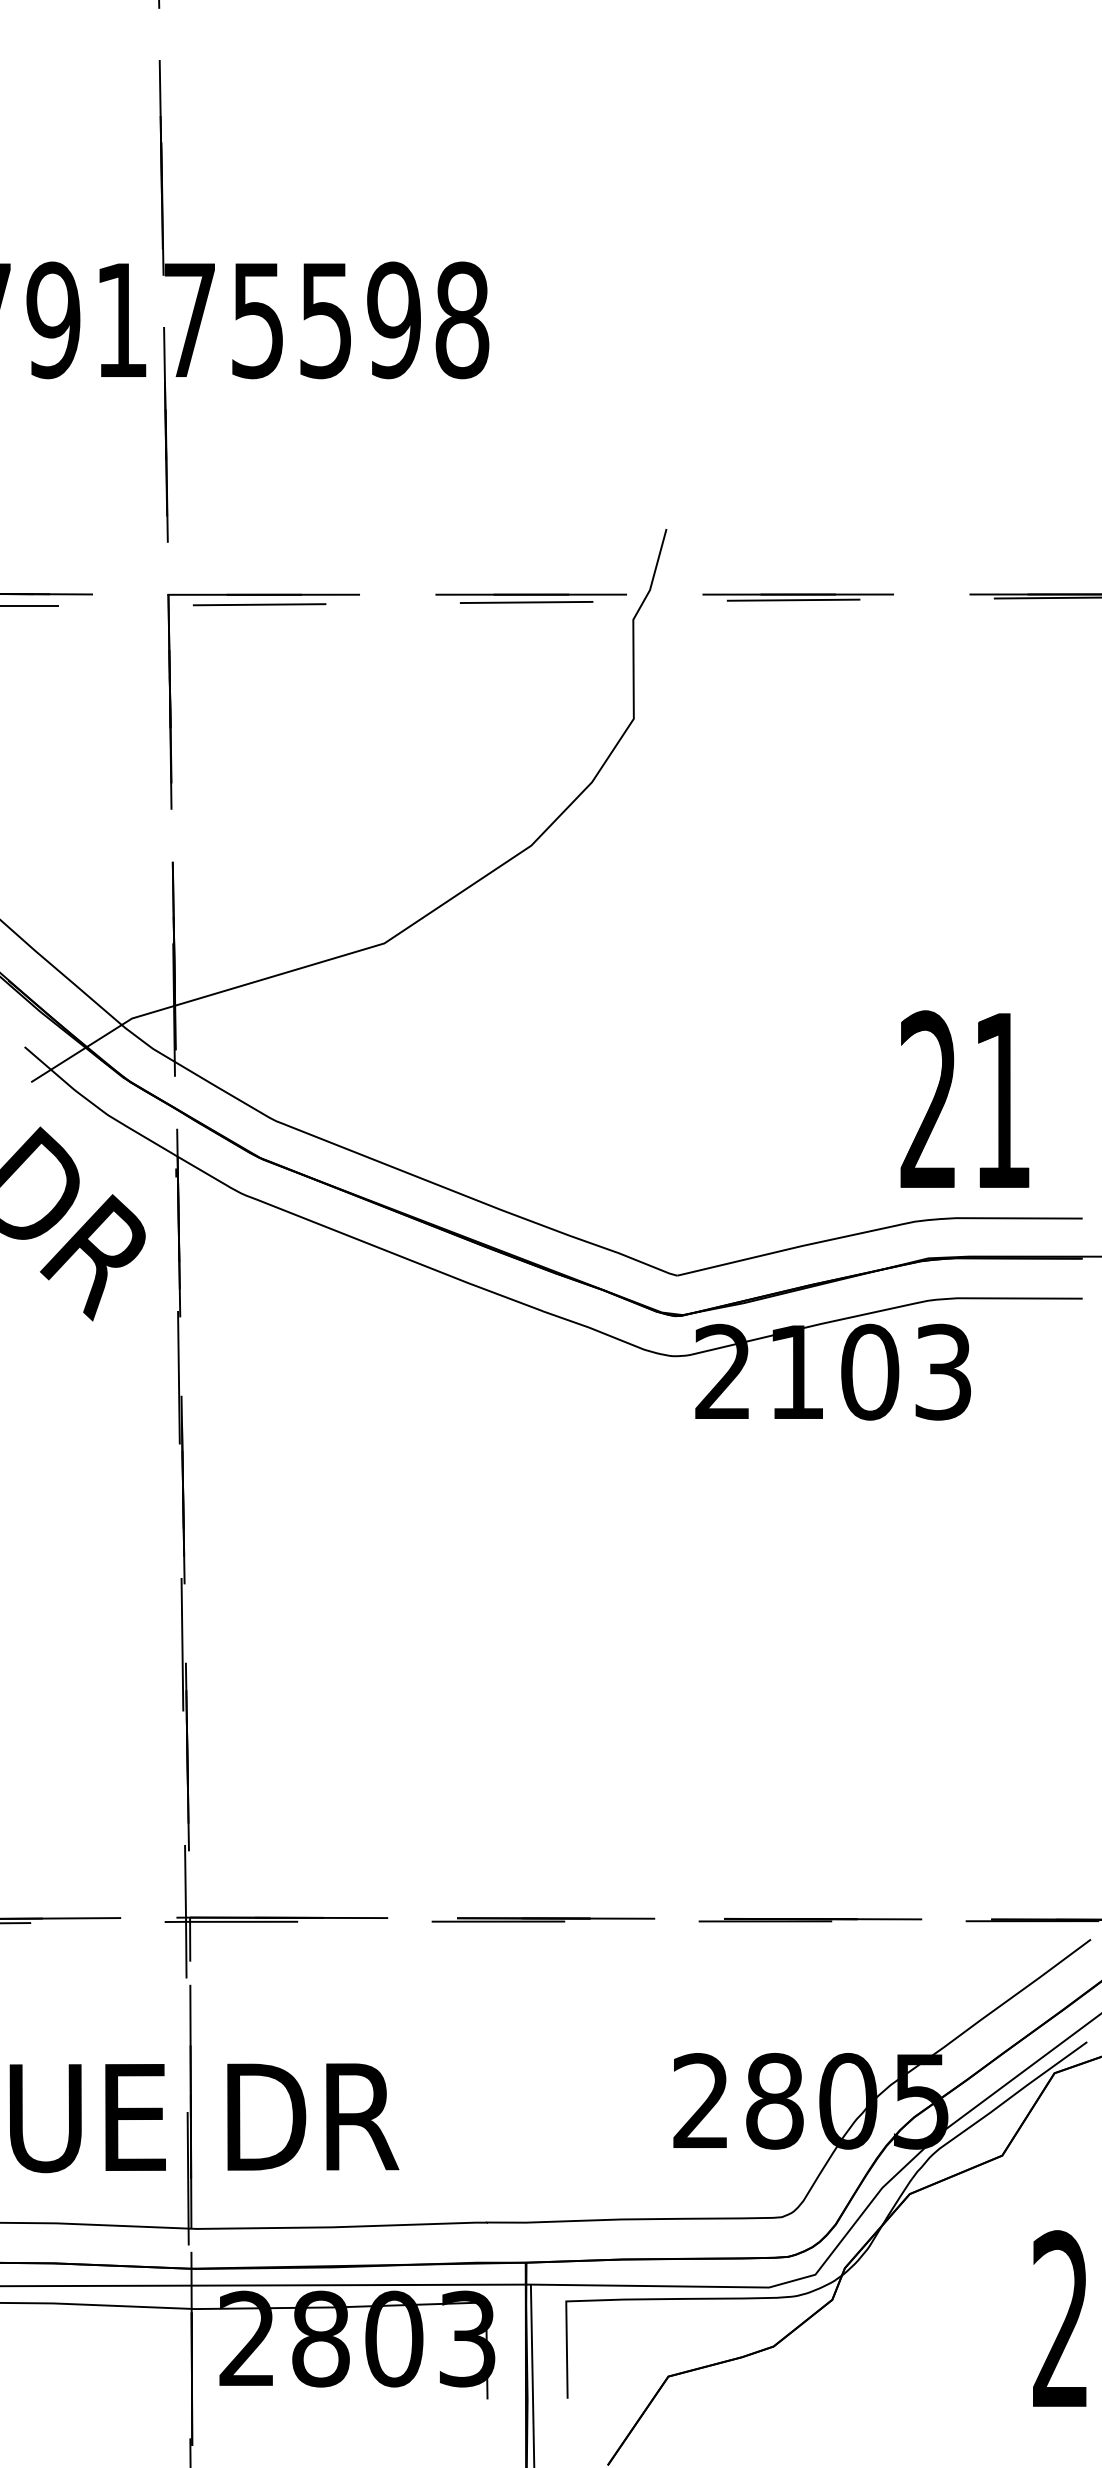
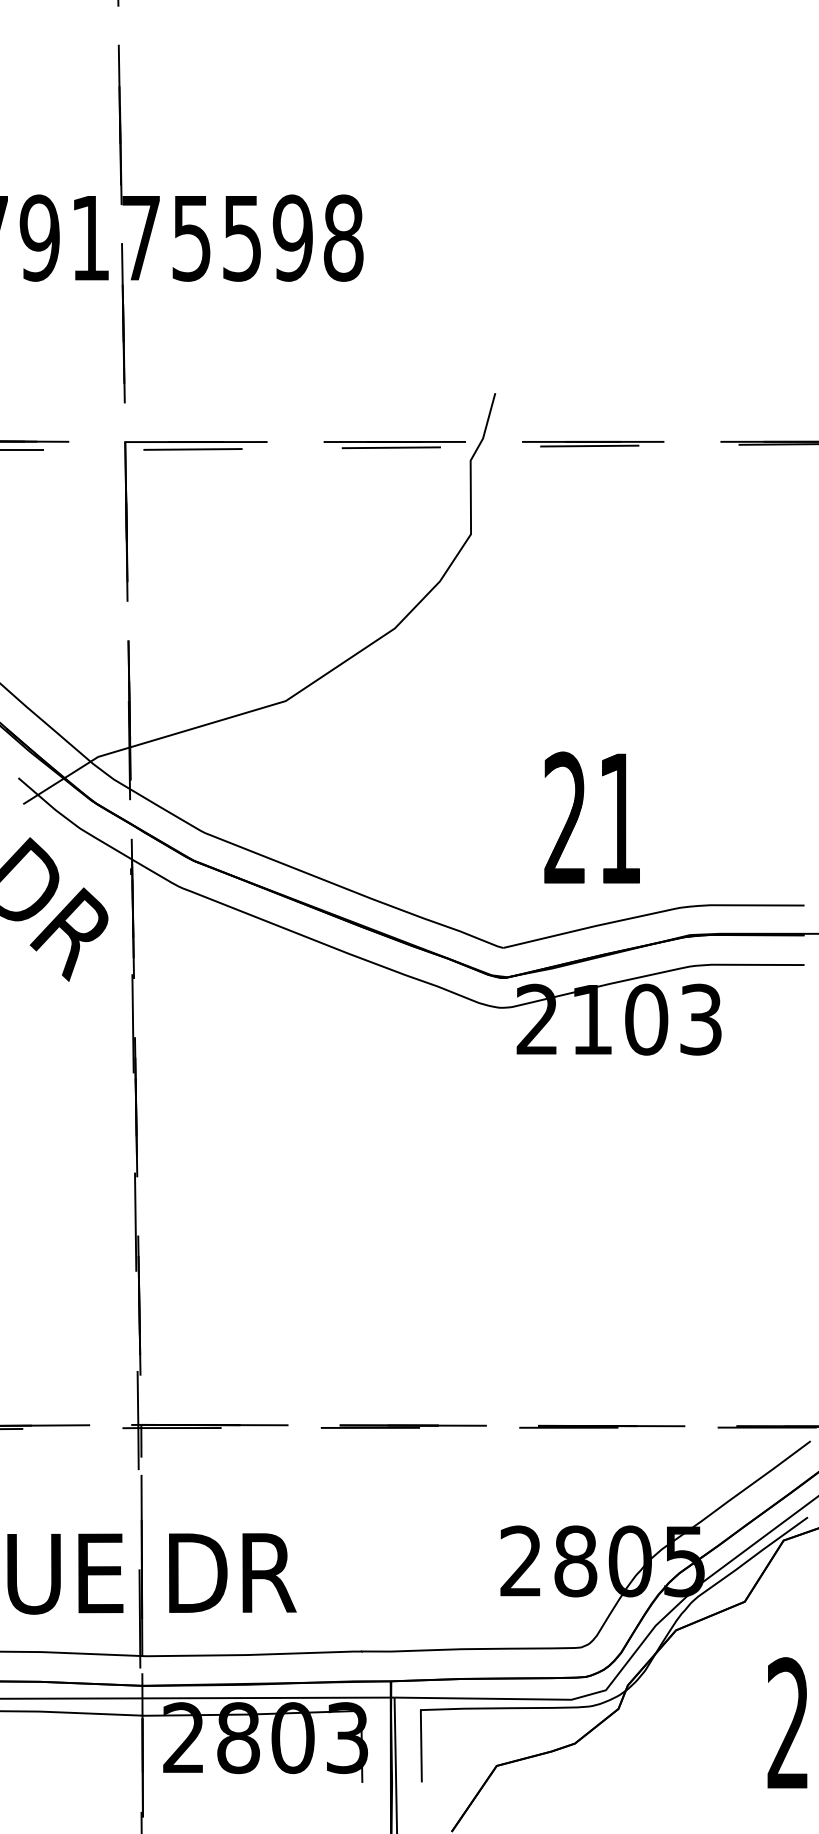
text: (964, 1098) -> (591, 817), moved

